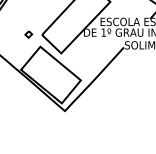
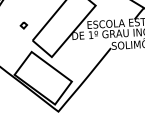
part: (28, 34) -> (23, 25), moved

